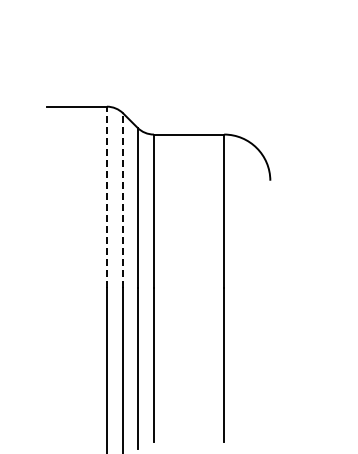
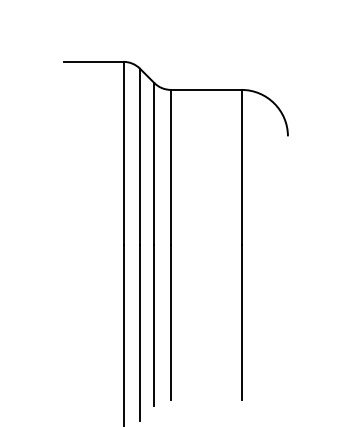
line: (106, 197) -> (123, 153), dashed -> solid
line: (123, 200) -> (140, 156), dashed -> solid

